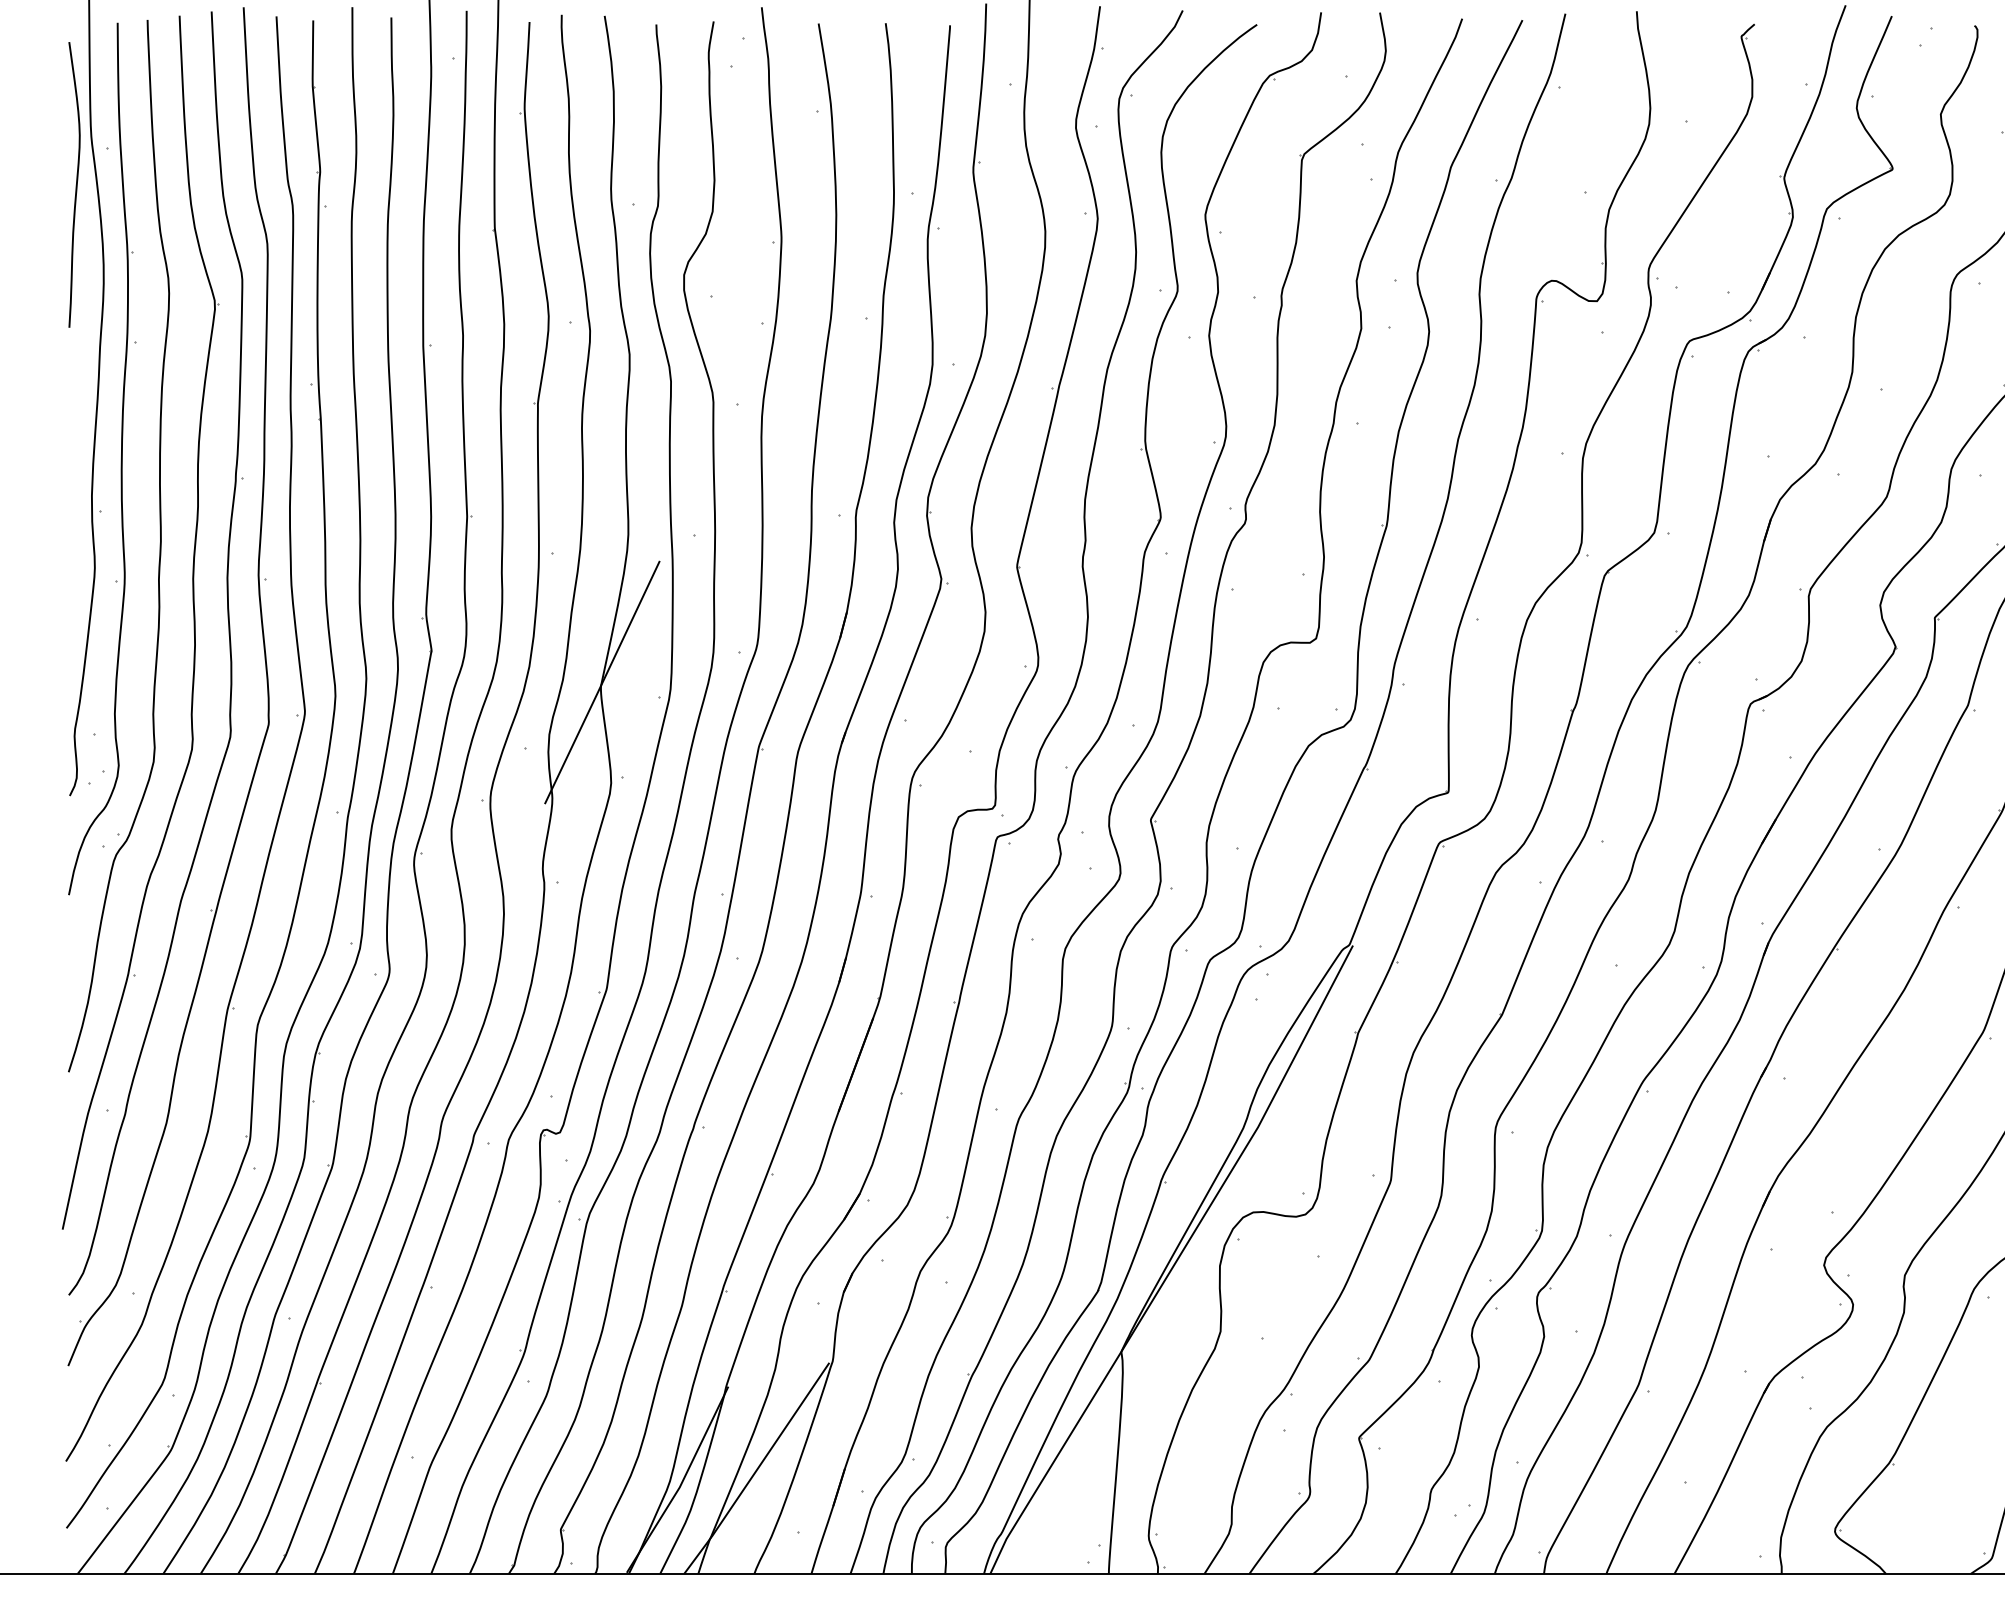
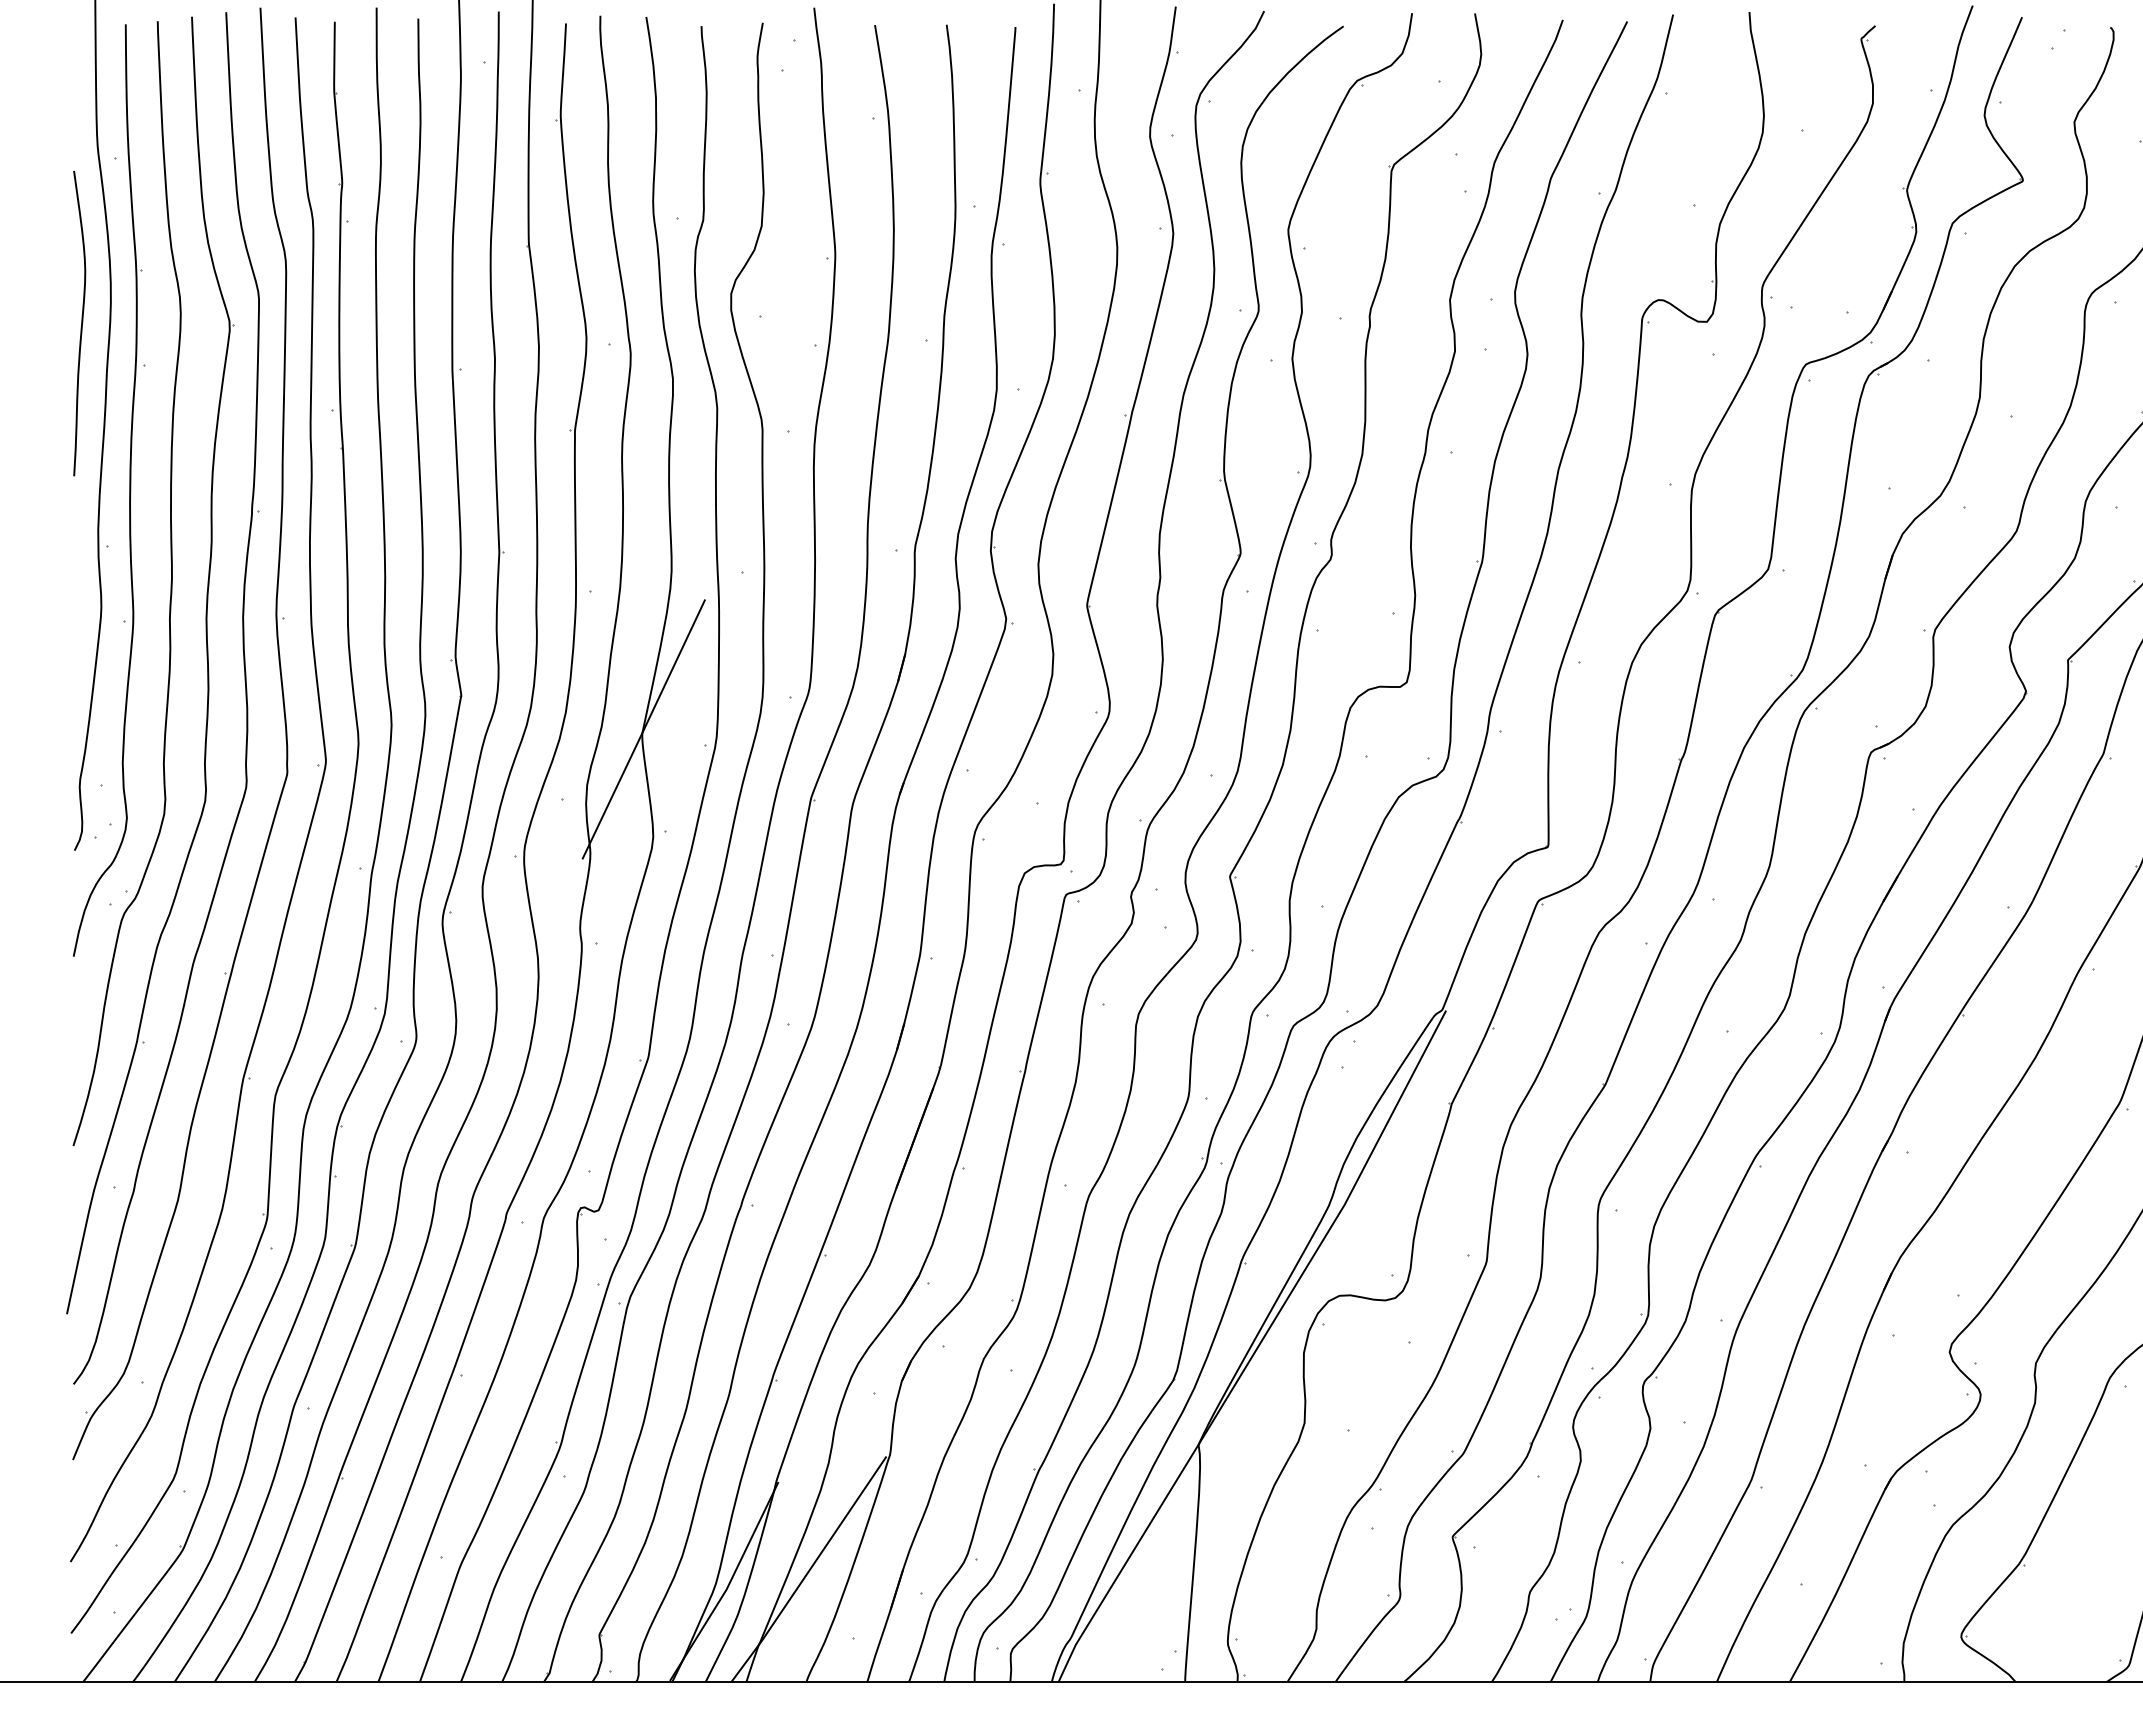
curve: (76, 184) -> (81, 323), moved

